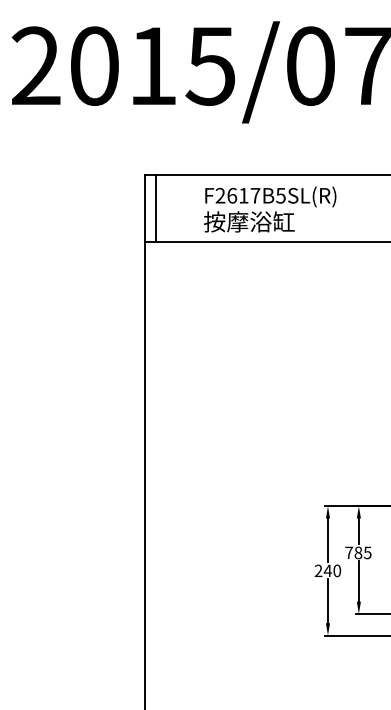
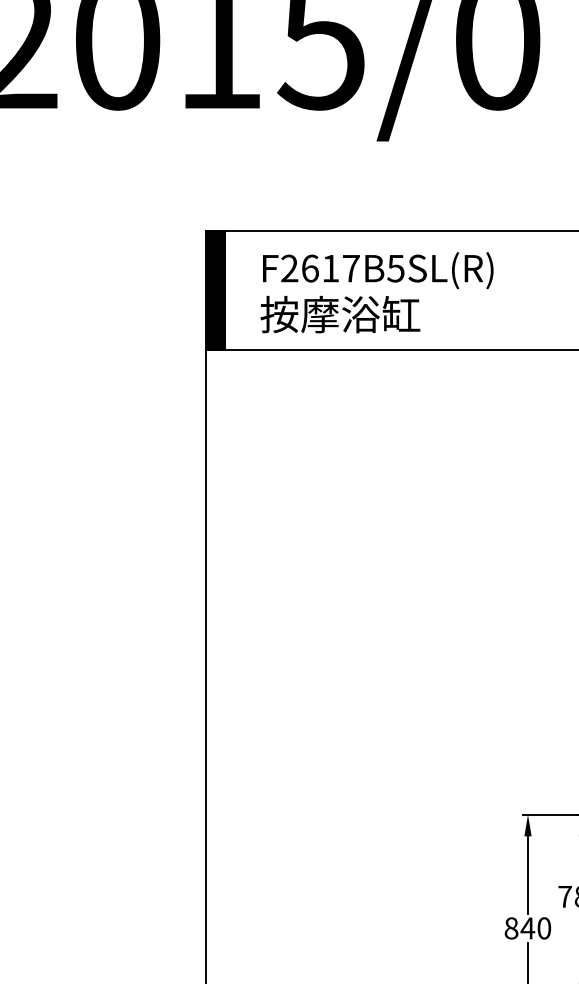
hatch: (150, 208) -> (215, 290), added
text: (270, 209) -> (377, 292), moved
text: (318, 570) -> (511, 927), 240 -> 840

